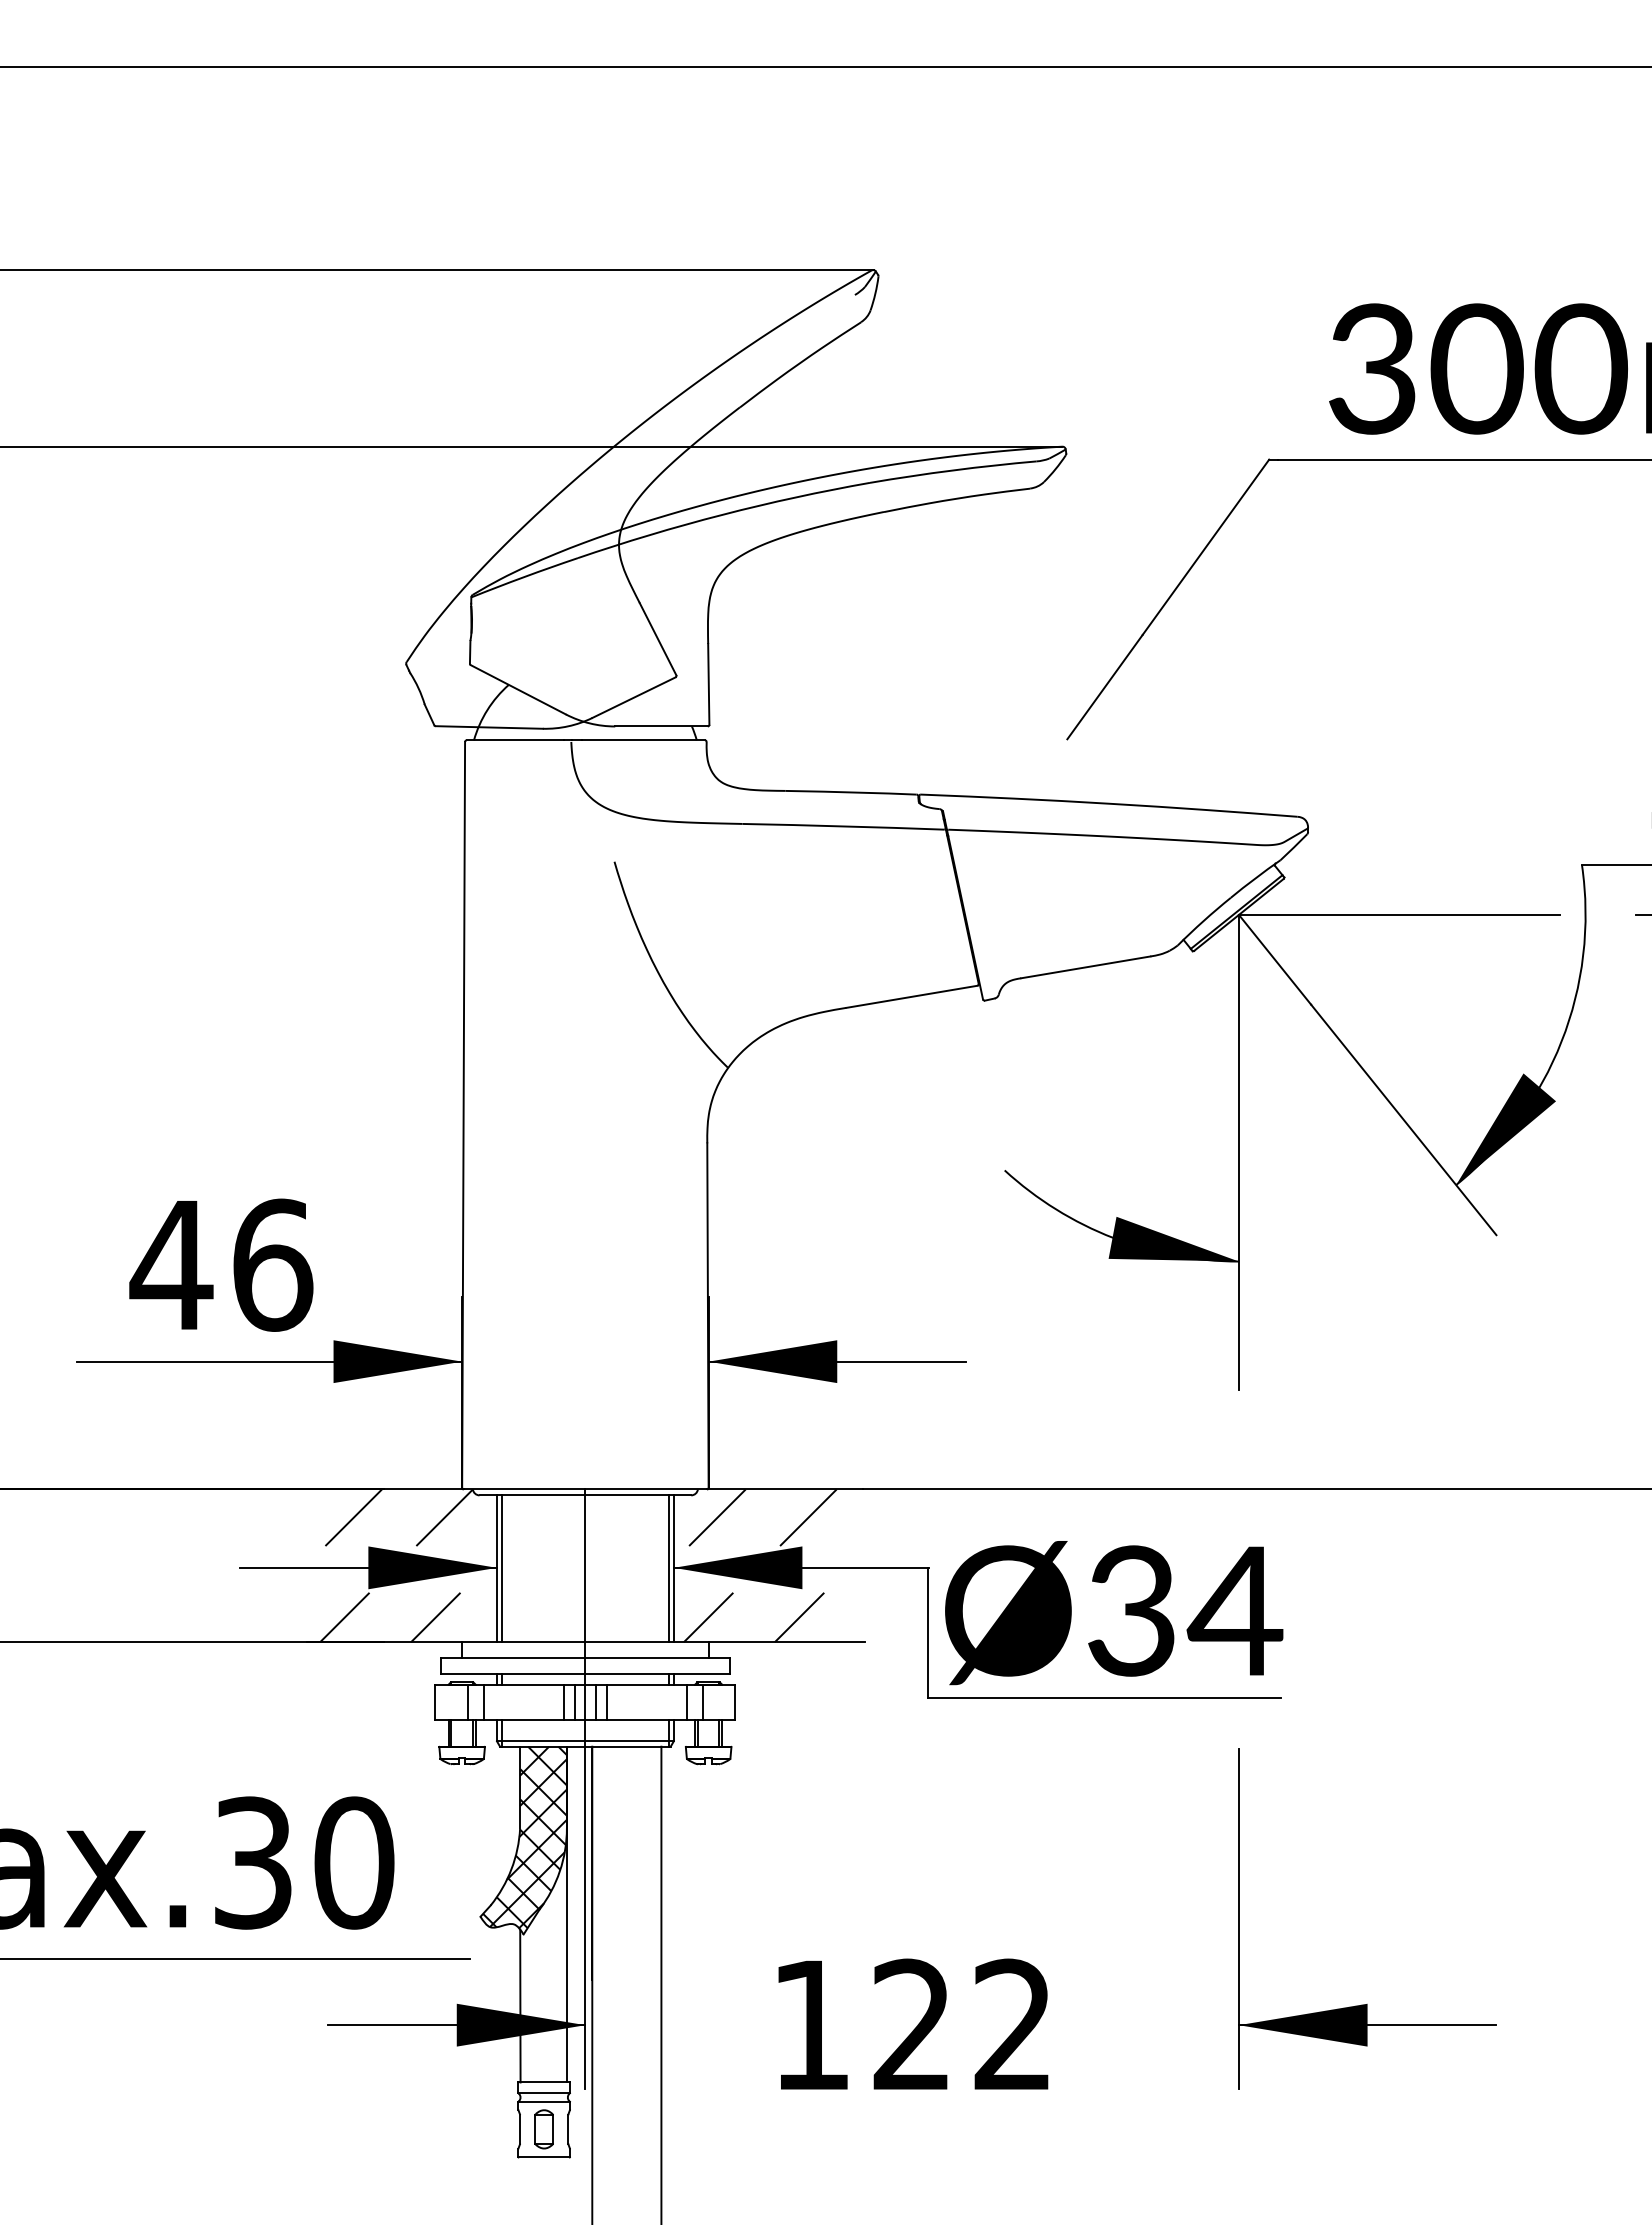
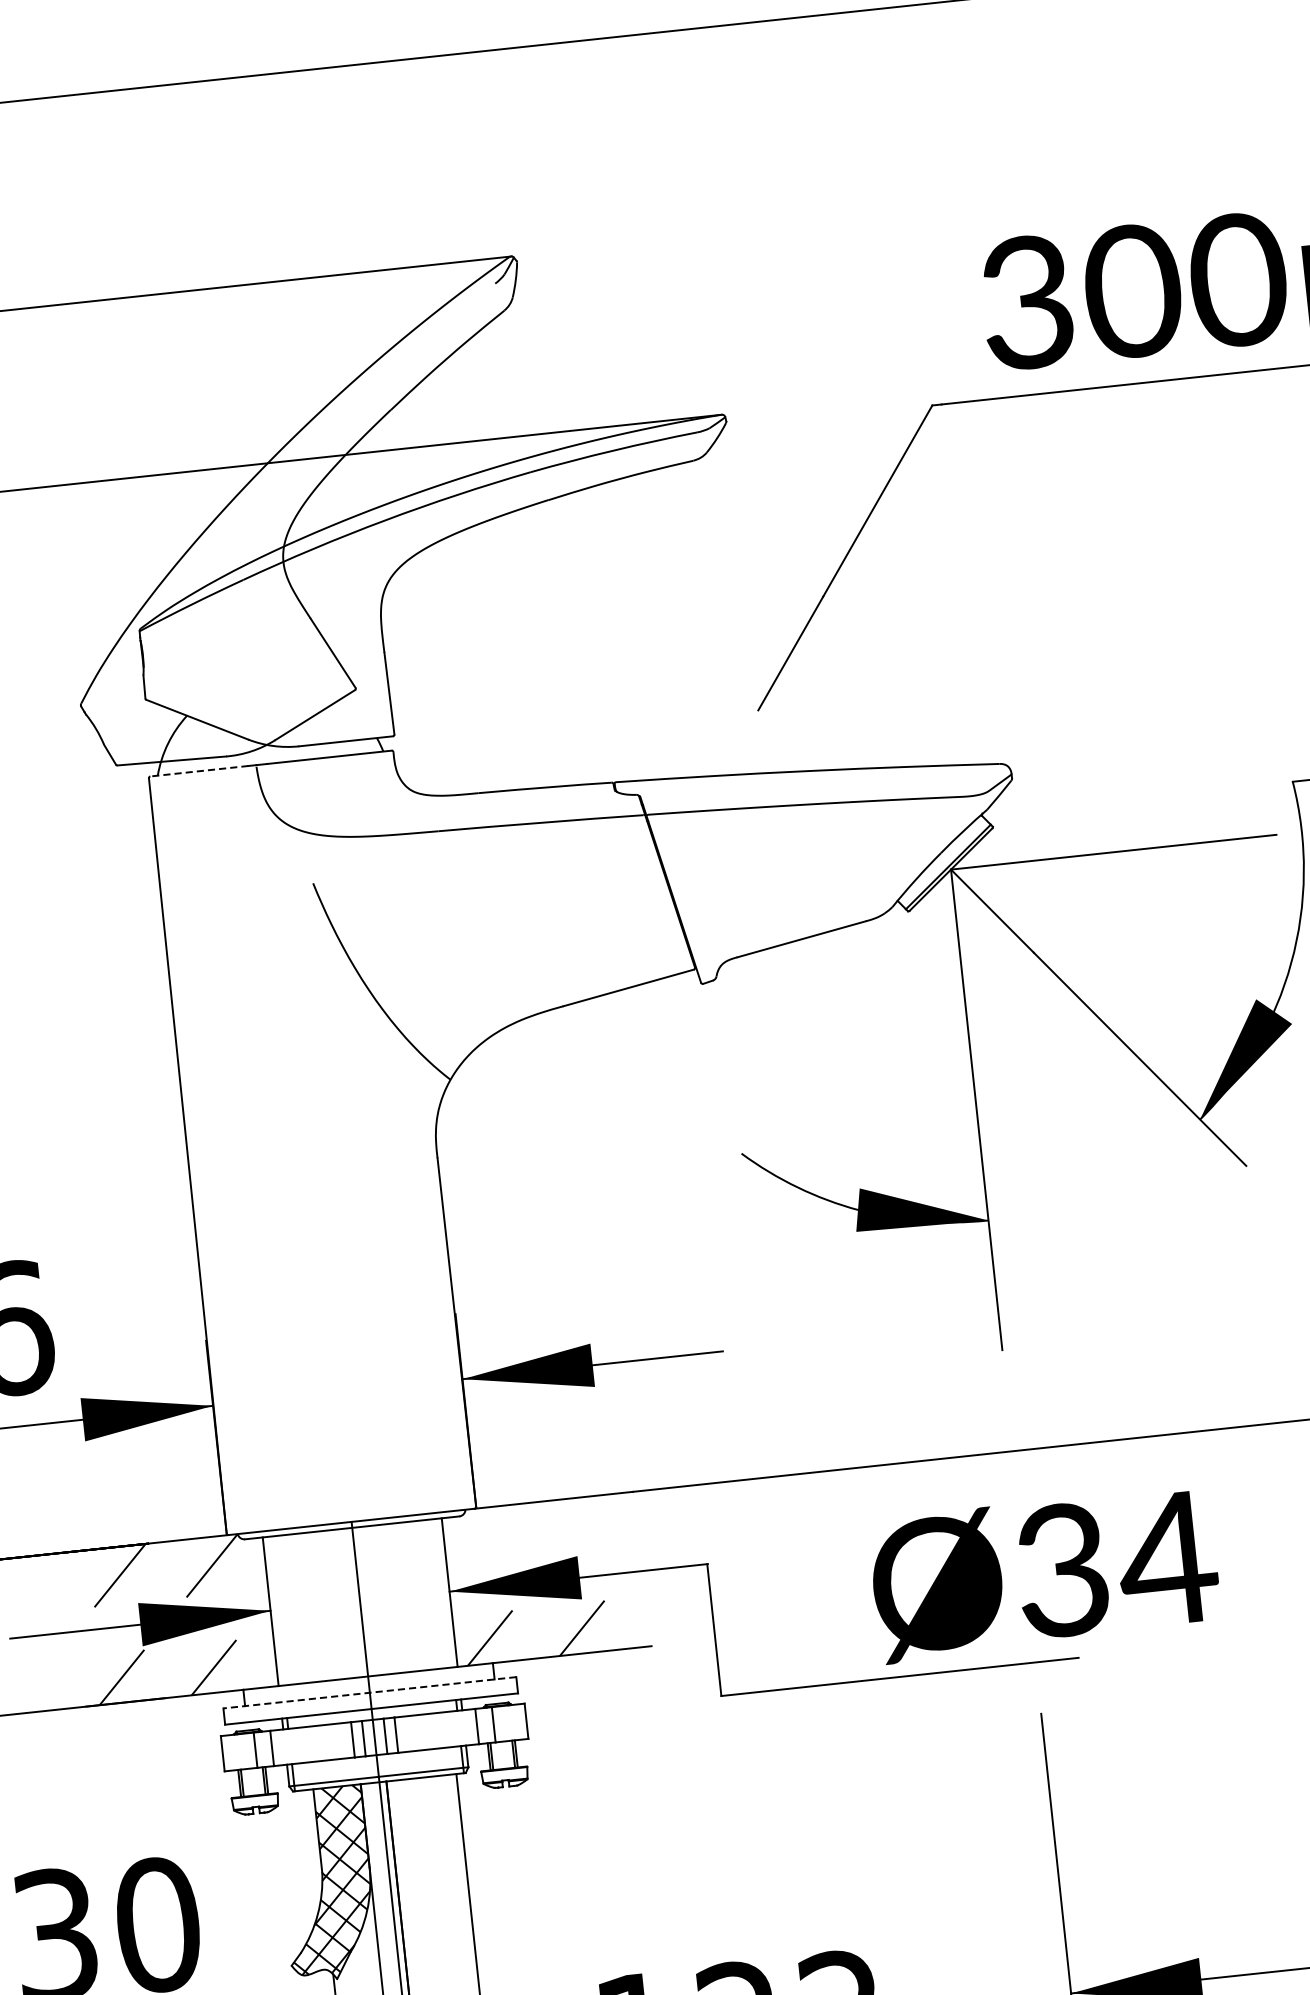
line: (514, 740) -> (198, 771), solid -> dashed
hatch: (762, 1517) -> (533, 1531), removed
line: (501, 1568) -> (275, 1610), removed
line: (668, 1568) -> (444, 1592), removed
text: (1114, 1613) -> (1045, 1574), moved
line: (585, 1658) -> (370, 1692), solid -> dashed

